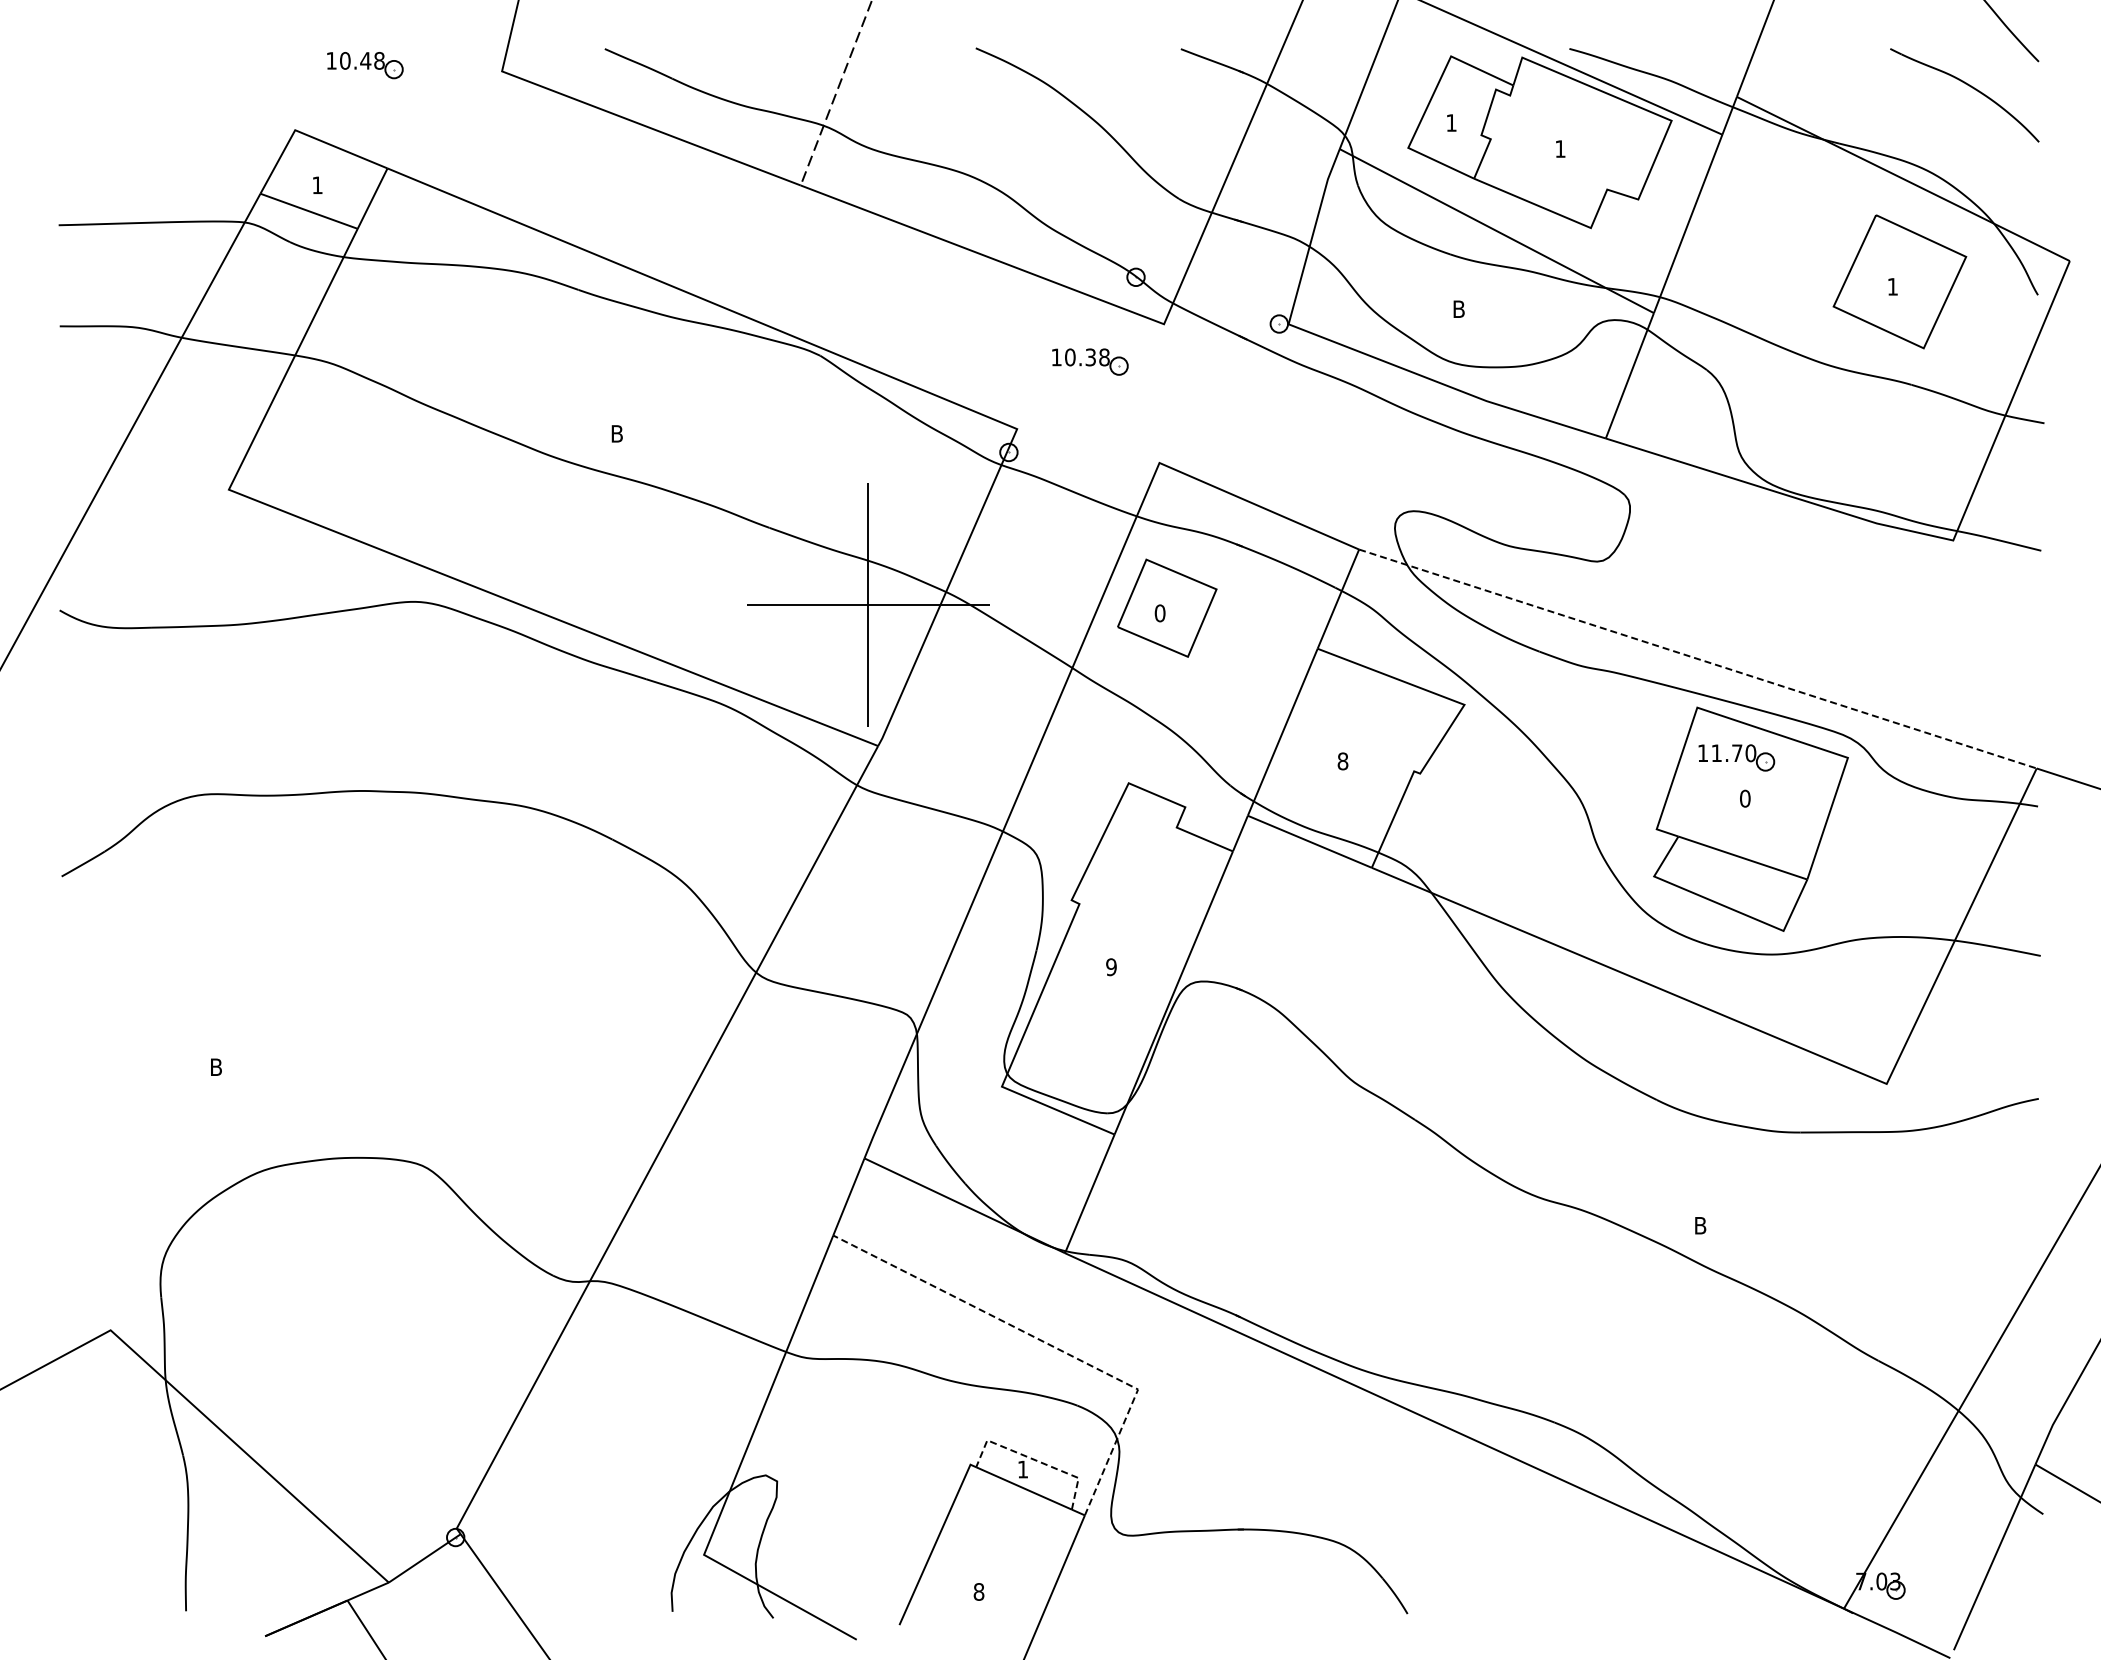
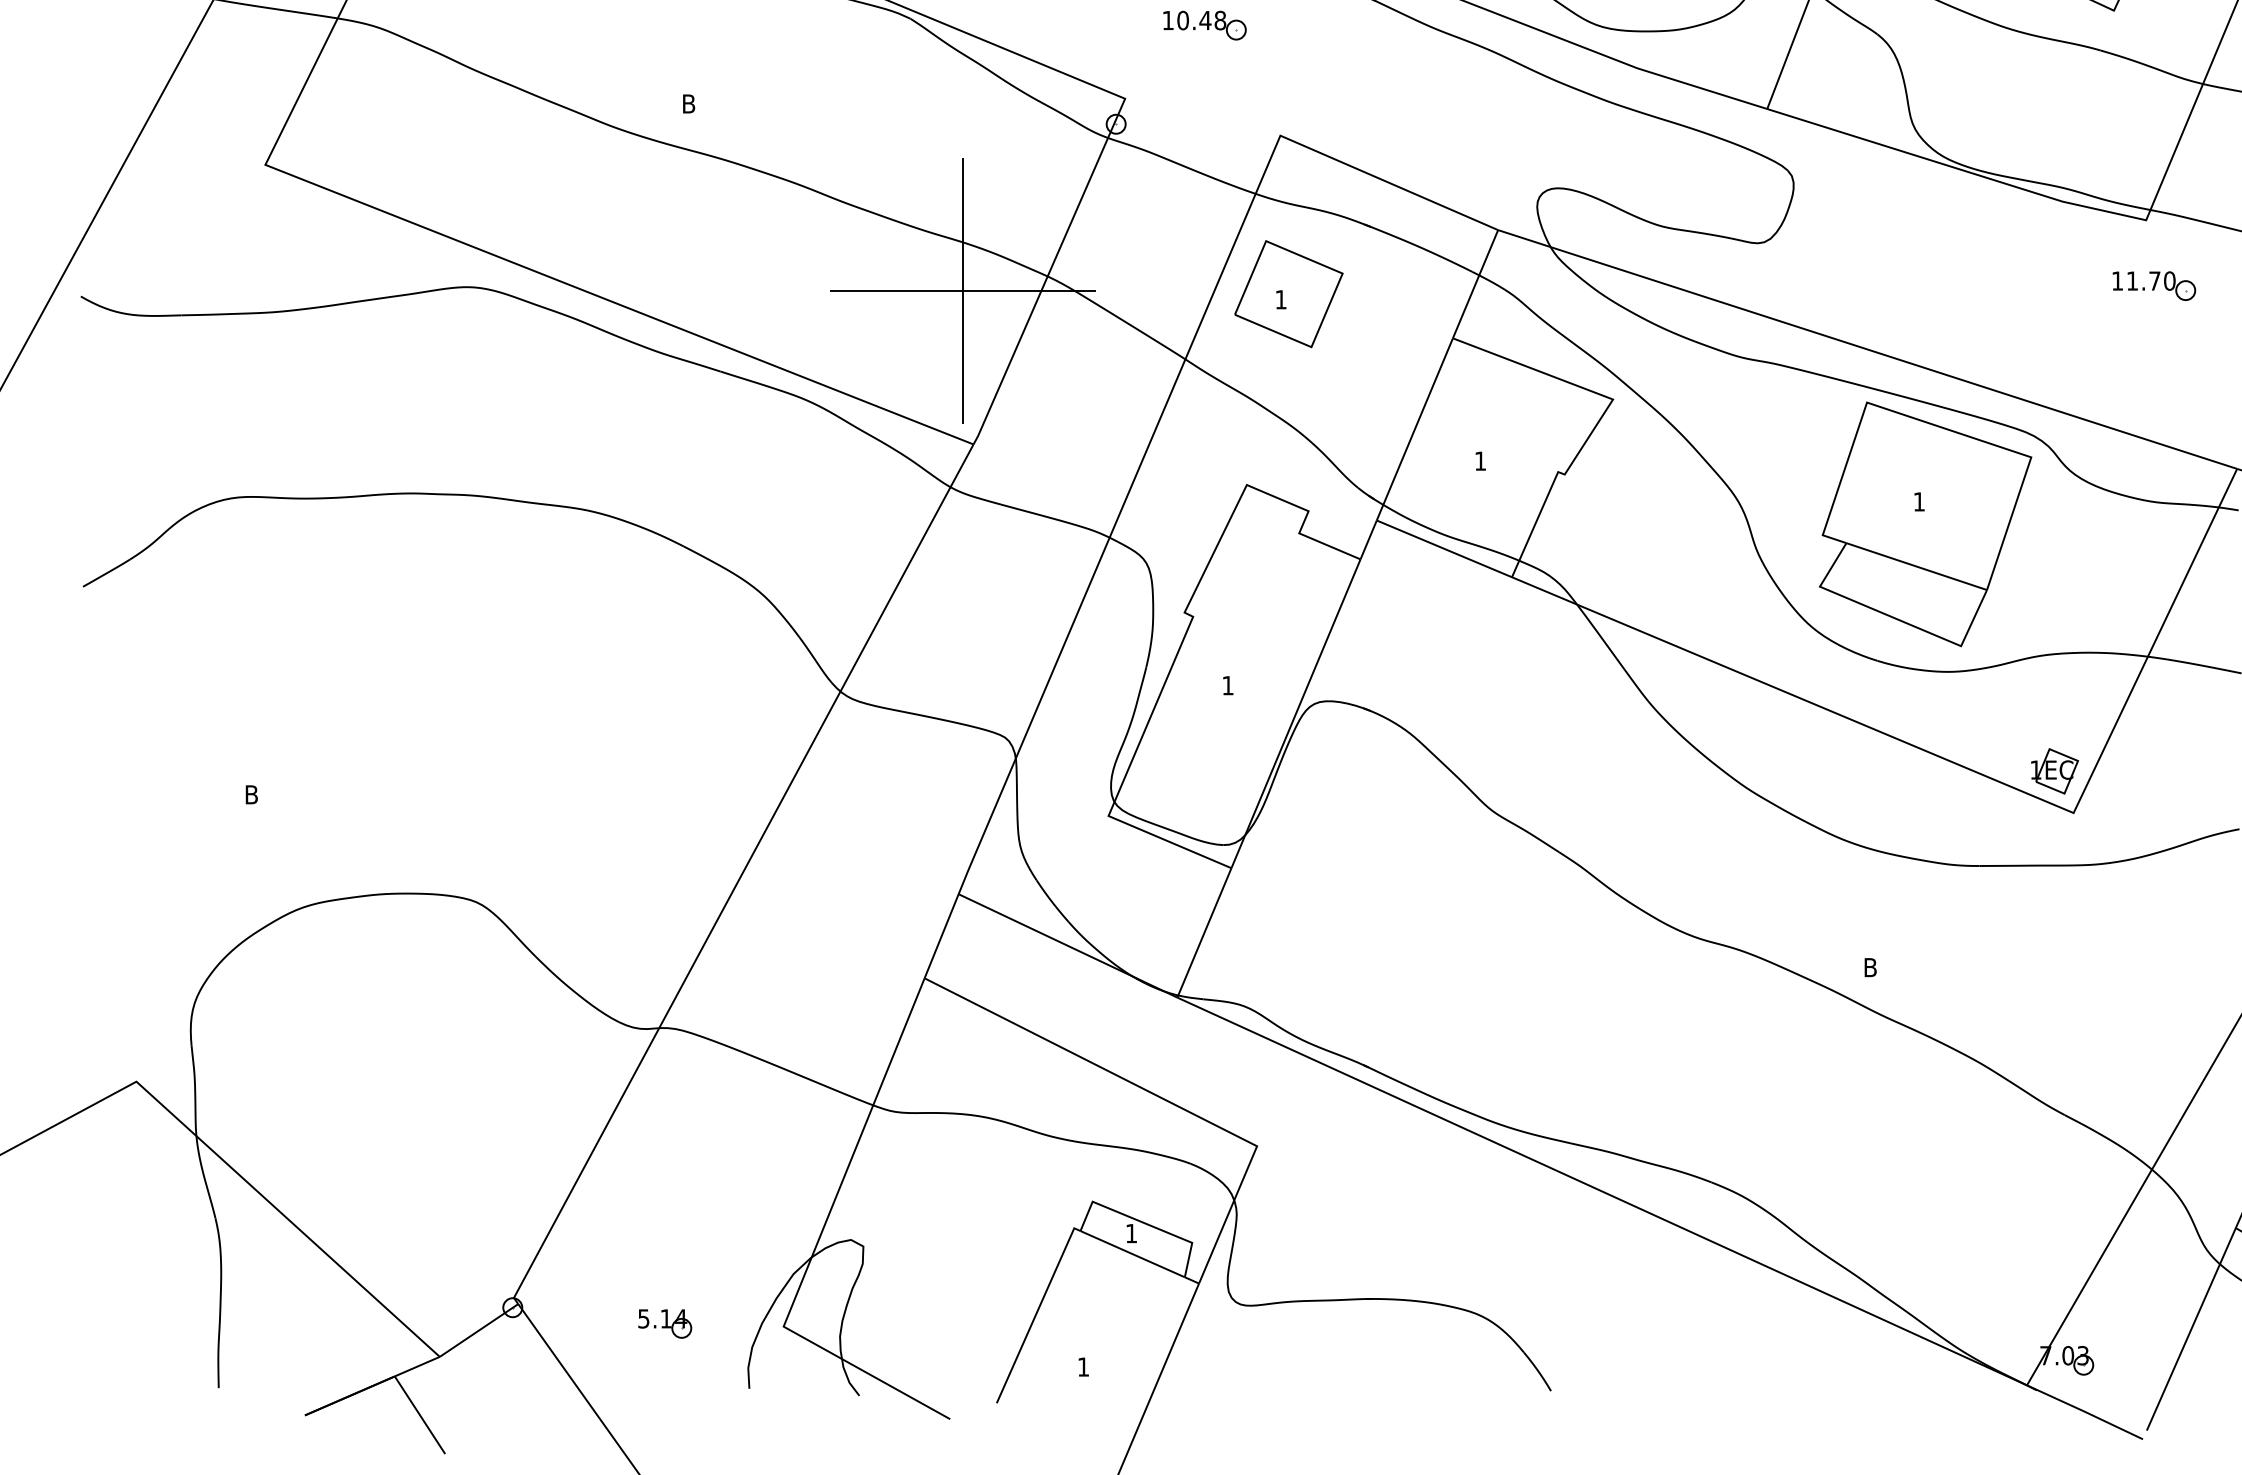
text: (1090, 357) -> (1205, 20), 10.38 -> 10.48
text: (1159, 613) -> (1280, 299), 0 -> 1
line: (1698, 659) -> (1868, 350), dashed -> solid
part: (1736, 757) -> (2154, 285), moved
text: (1342, 761) -> (1480, 461), 8 -> 1
text: (1745, 798) -> (1919, 501), 0 -> 1
text: (1111, 967) -> (1228, 685), 9 -> 1
part: (1869, 1045) -> (2054, 771), added
line: (1046, 1343) -> (1157, 1096), dashed -> solid
line: (1034, 1459) -> (1144, 1222), dashed -> solid
part: (595, 1552) -> (665, 1324), added
text: (978, 1591) -> (1083, 1366), 8 -> 1

